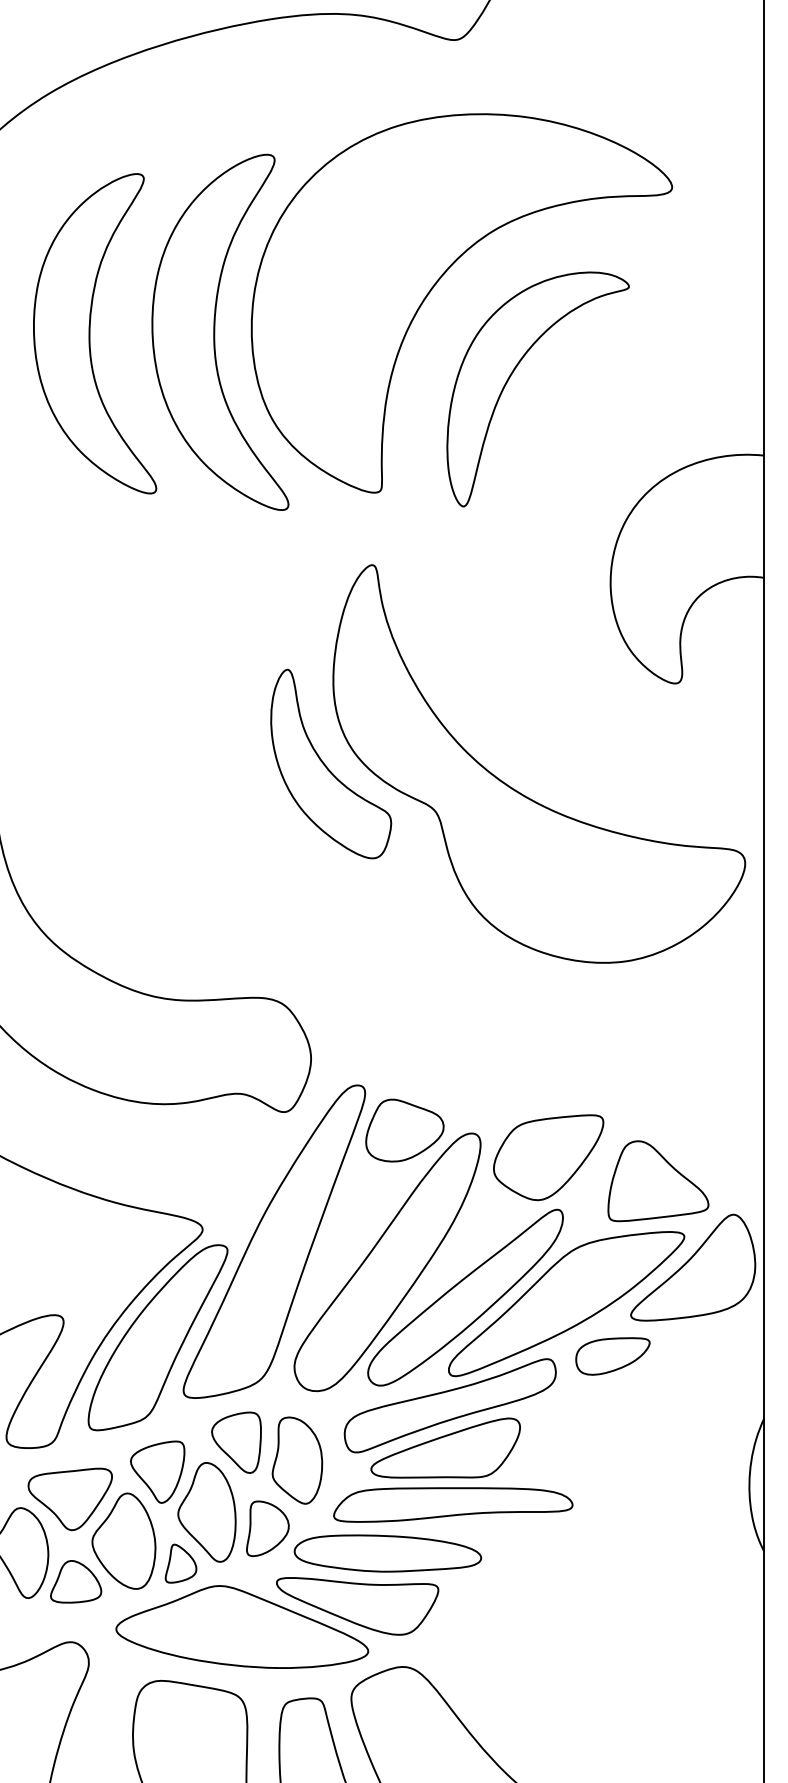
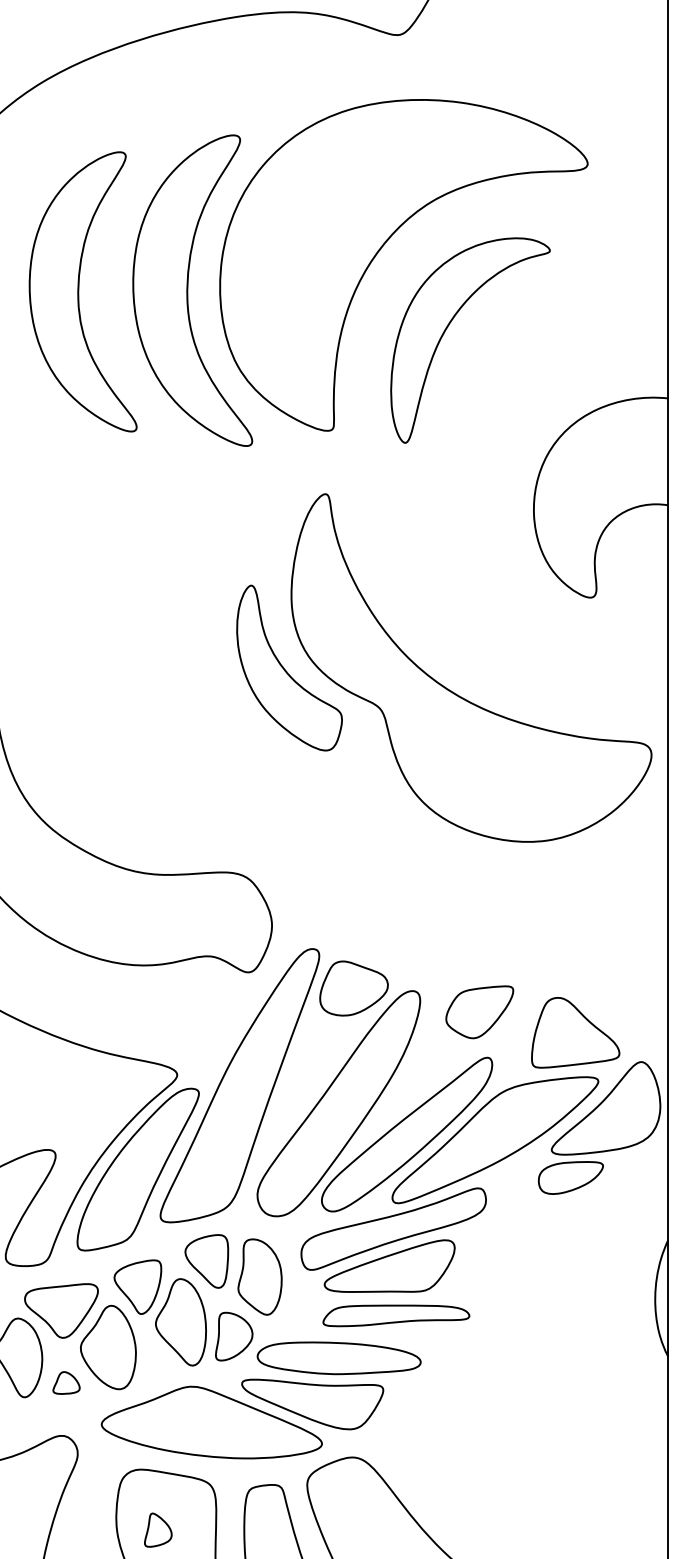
part: (548, 1158) -> (479, 1012), size x0.7
part: (612, 1355) -> (570, 1177), moved
part: (453, 1504) -> (396, 1315), size x0.7
part: (181, 1562) -> (158, 1529), moved
part: (76, 1581) -> (66, 1382), size x0.6

